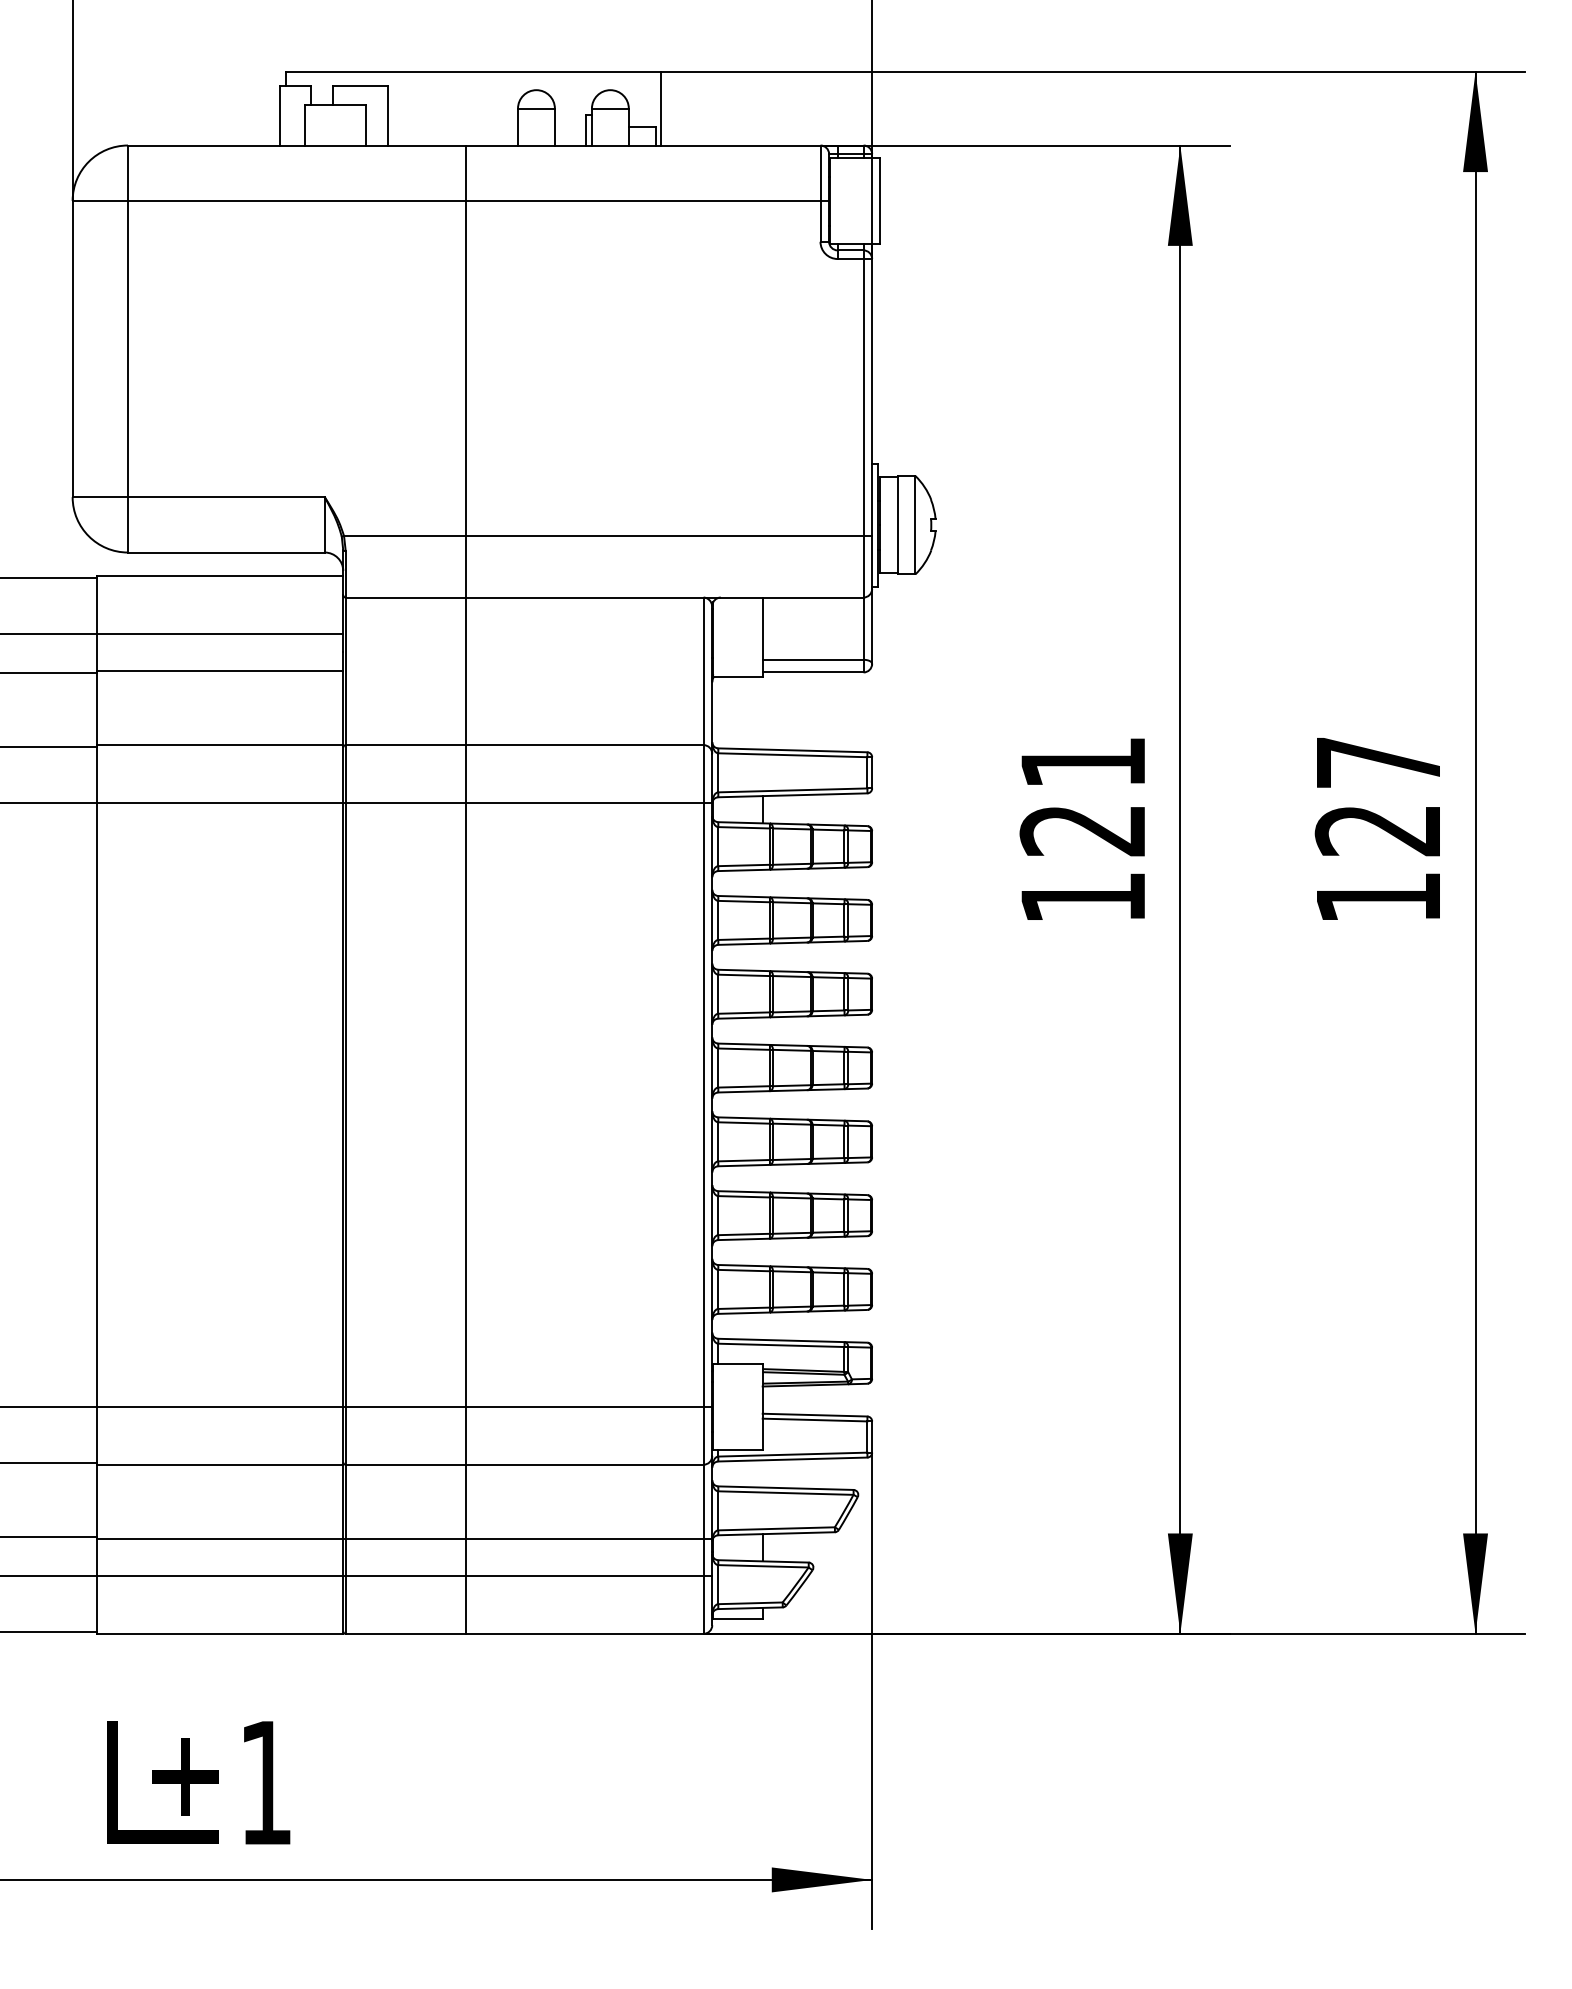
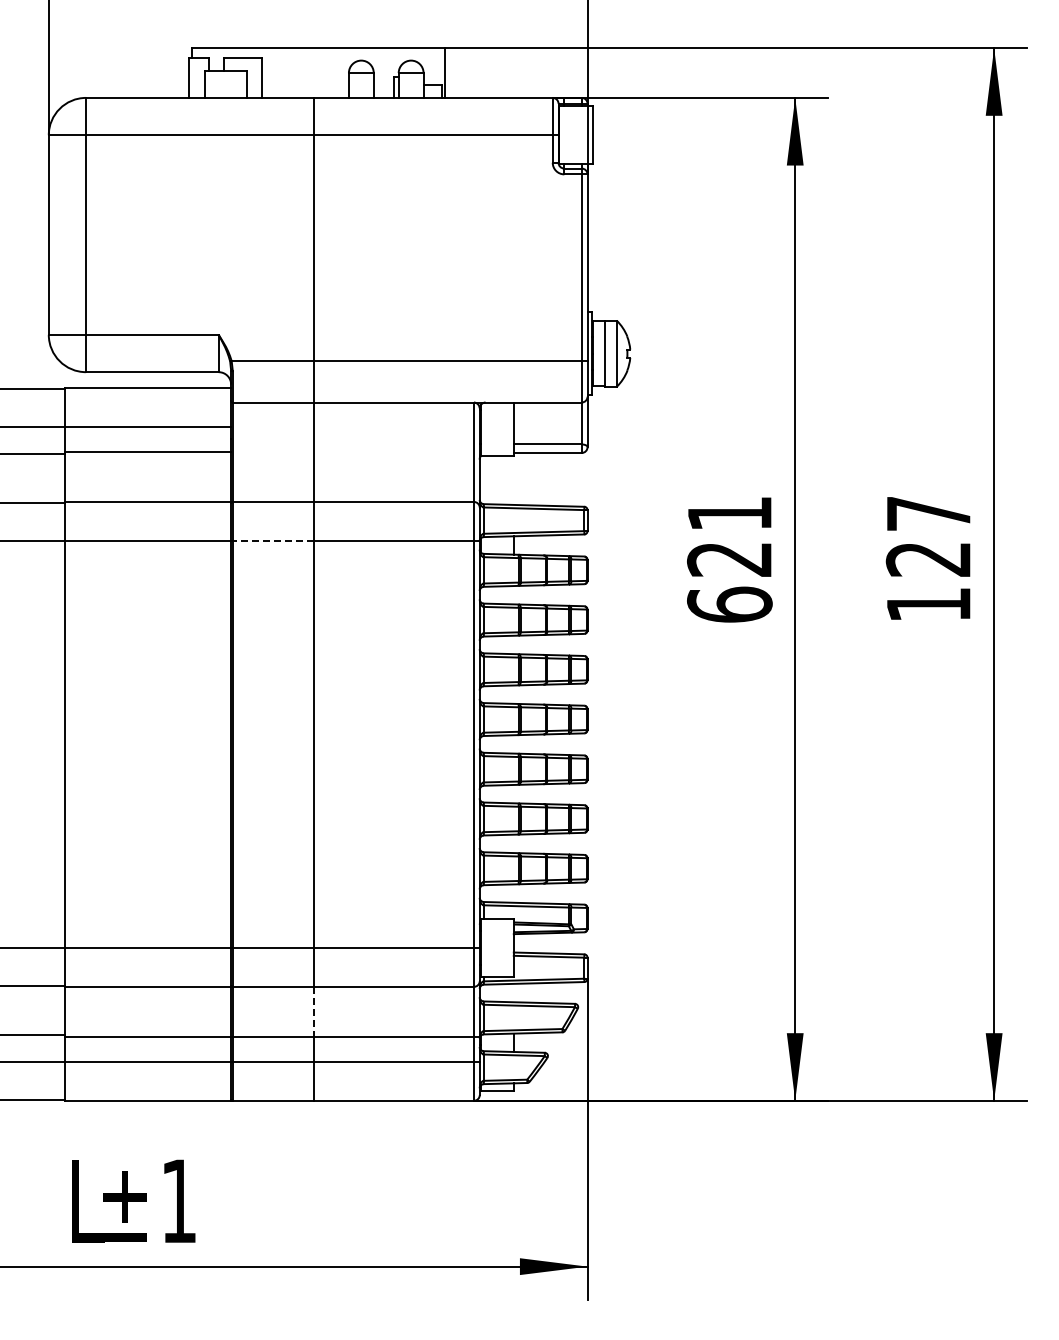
line: (406, 802) -> (273, 540), solid -> dashed
text: (1082, 897) -> (729, 604), 121 -> 621
line: (466, 1501) -> (314, 1011), solid -> dashed

